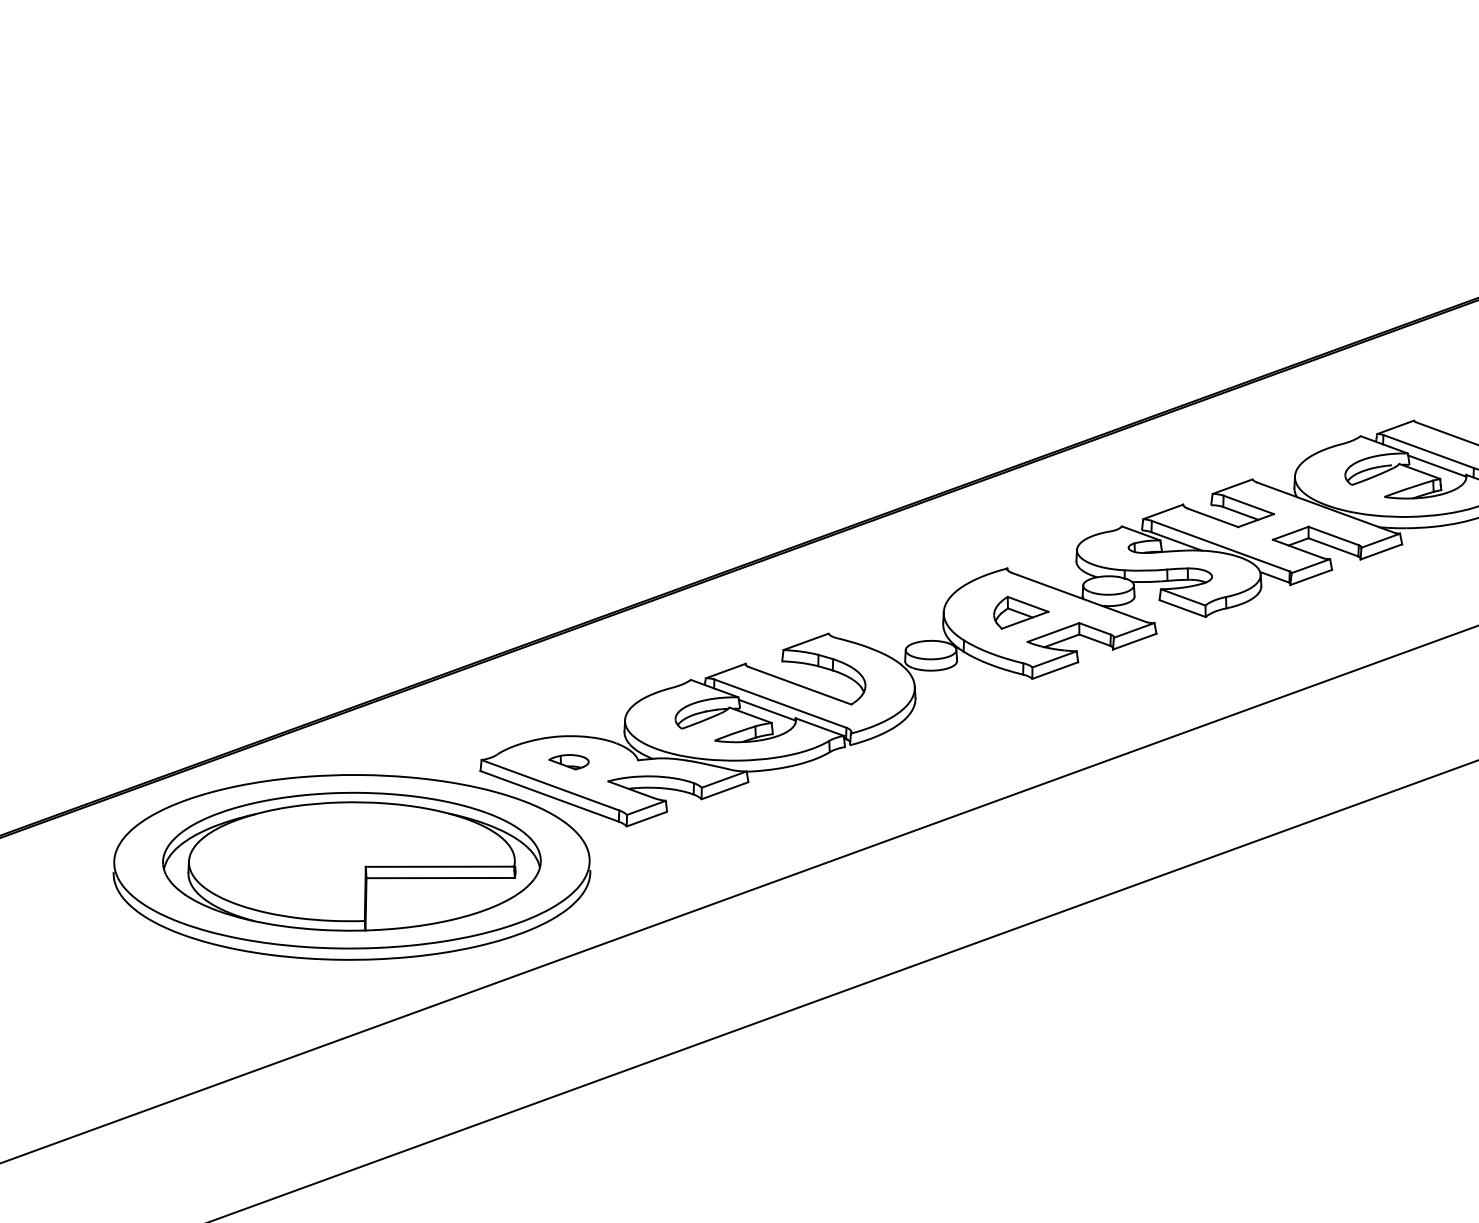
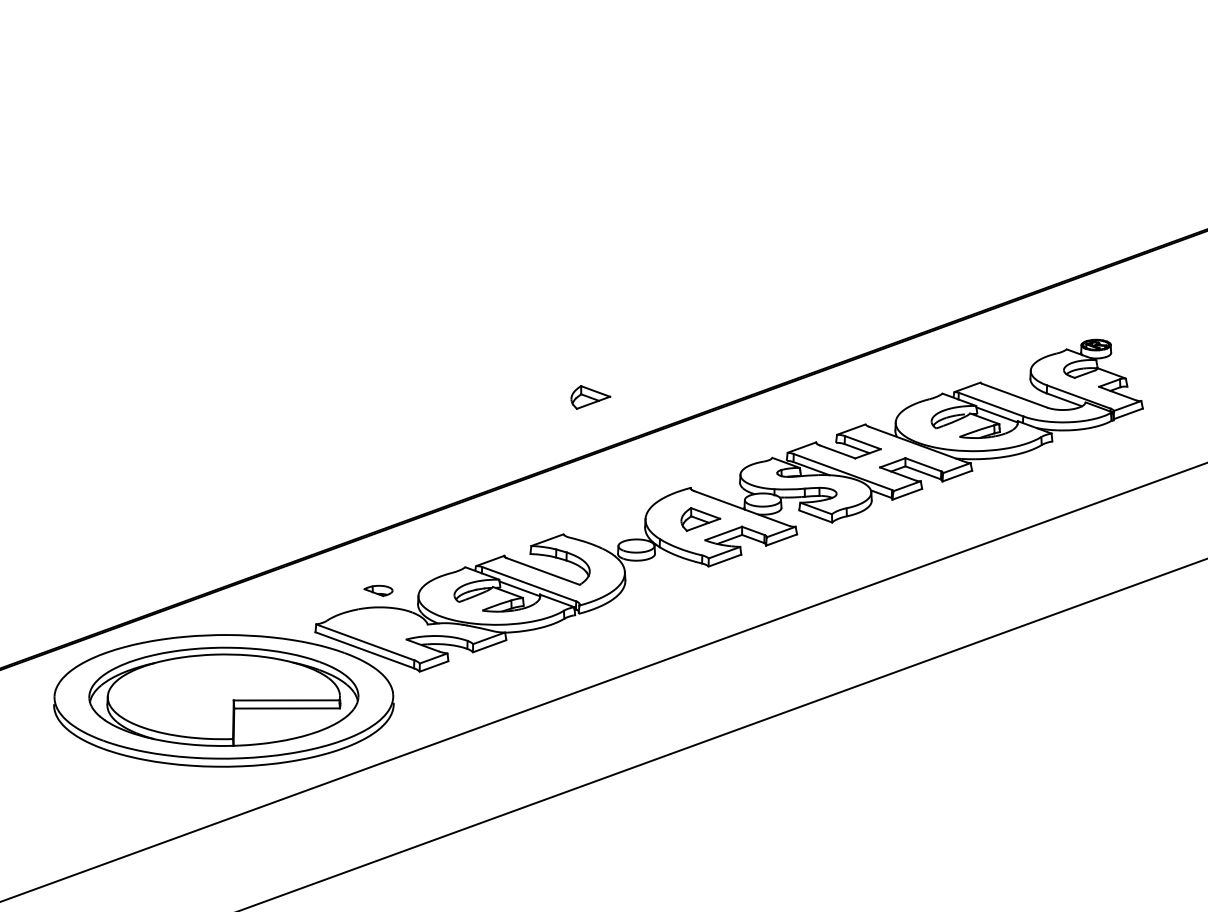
part: (866, 441) -> (590, 397), added
part: (568, 761) -> (378, 590), moved

